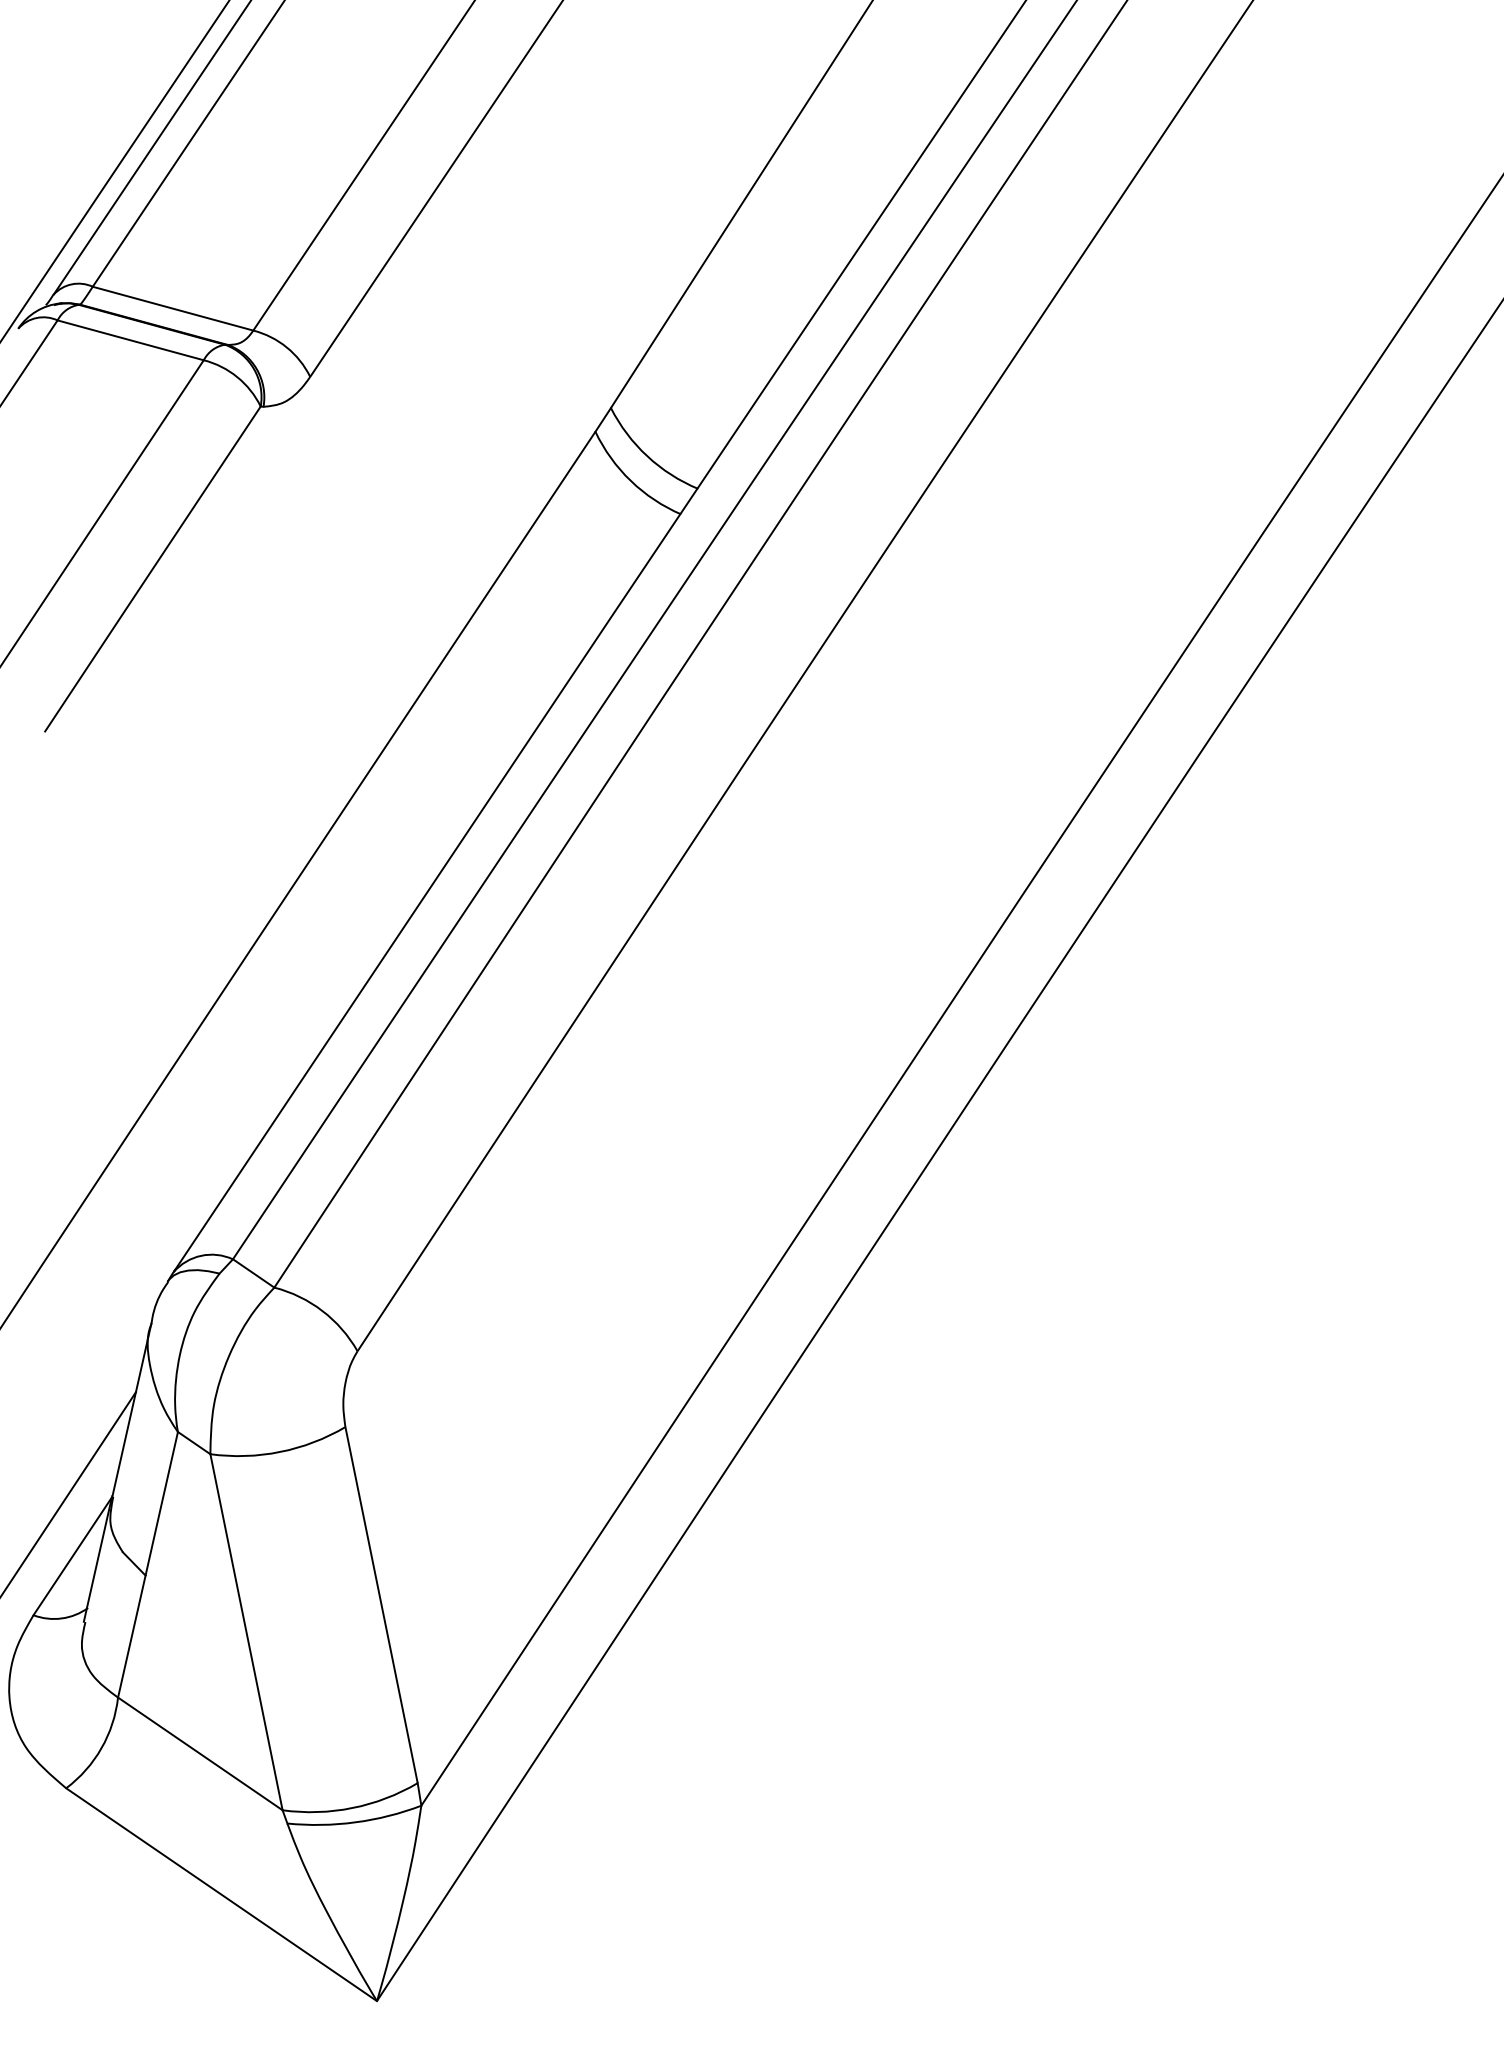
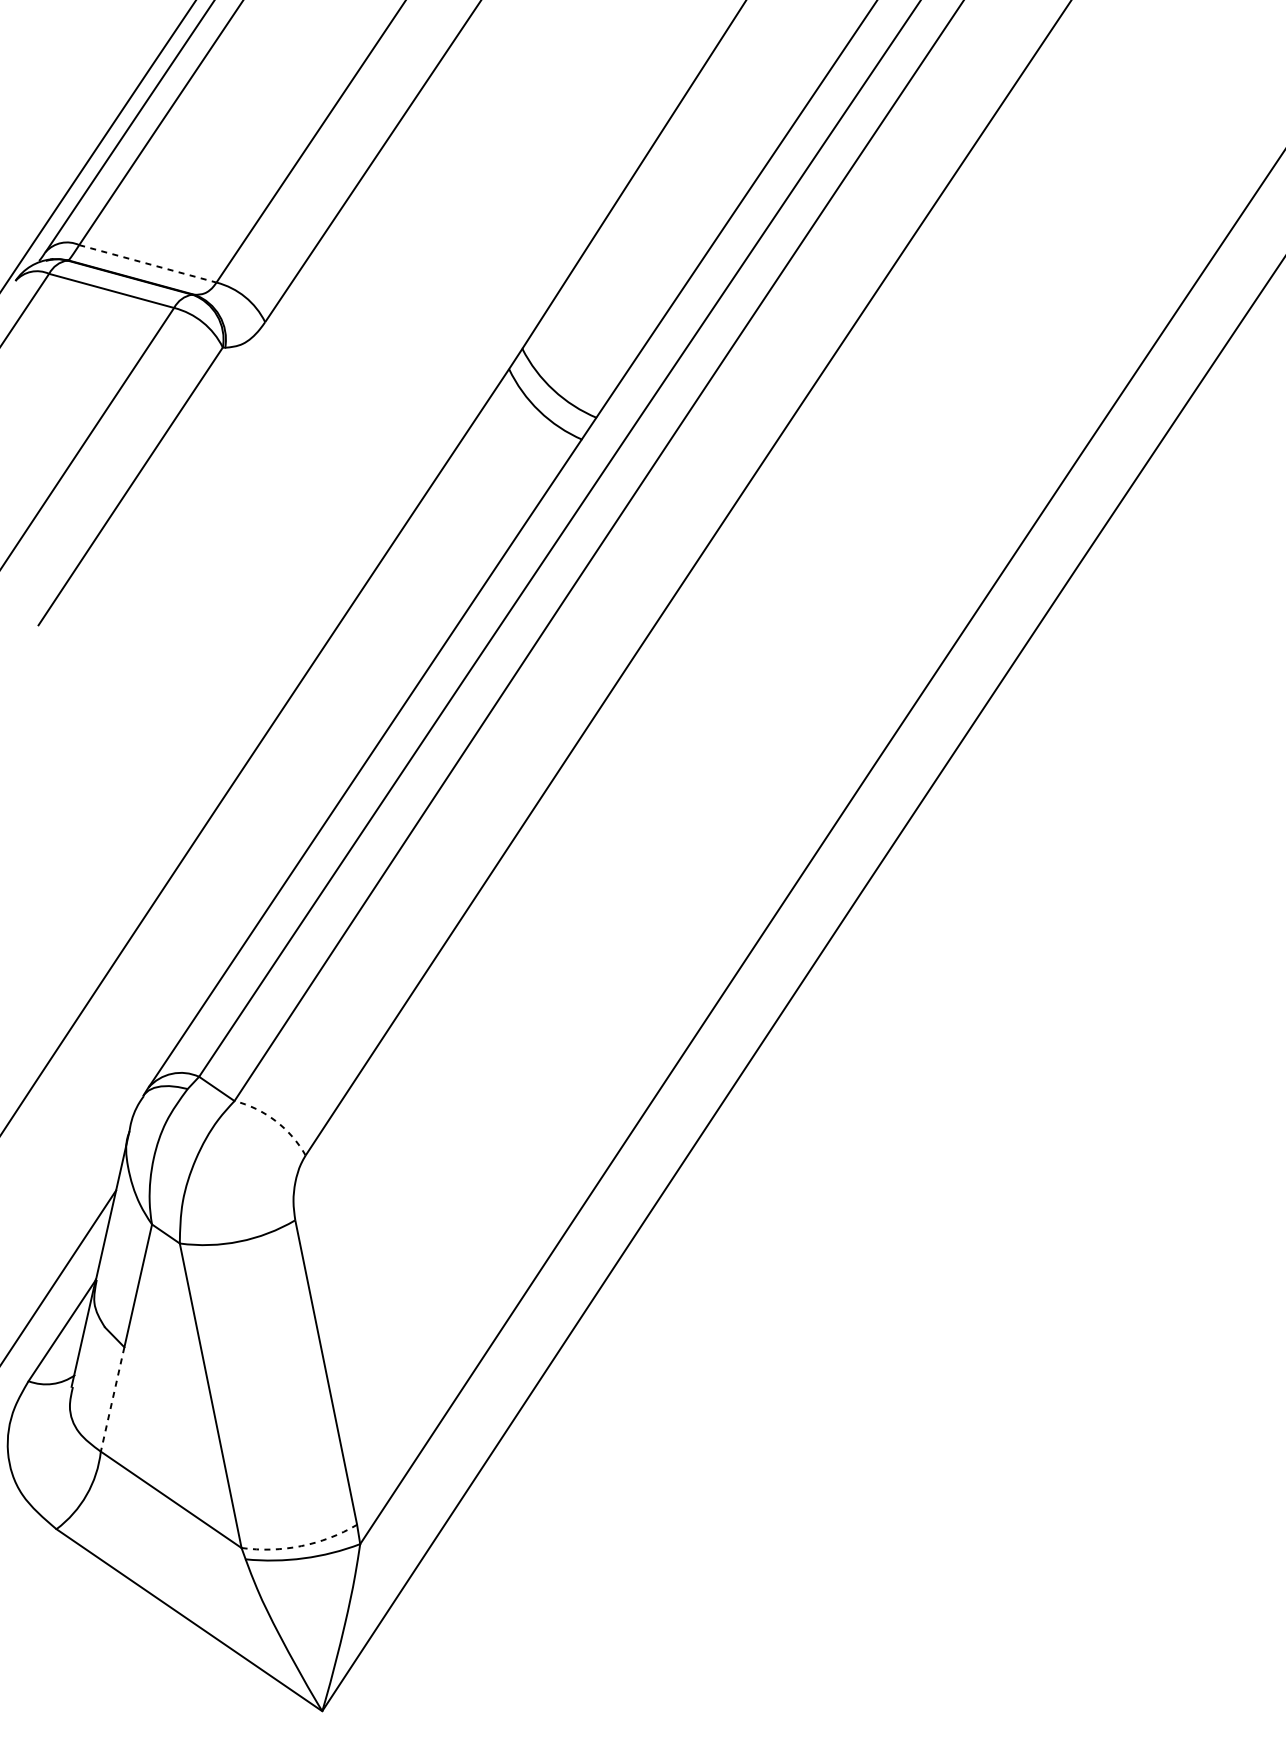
line: (173, 308) -> (148, 263), solid -> dashed
arc: (322, 1310) -> (275, 1120), solid -> dashed
line: (131, 1636) -> (112, 1399), solid -> dashed
arc: (352, 1808) -> (301, 1546), solid -> dashed

